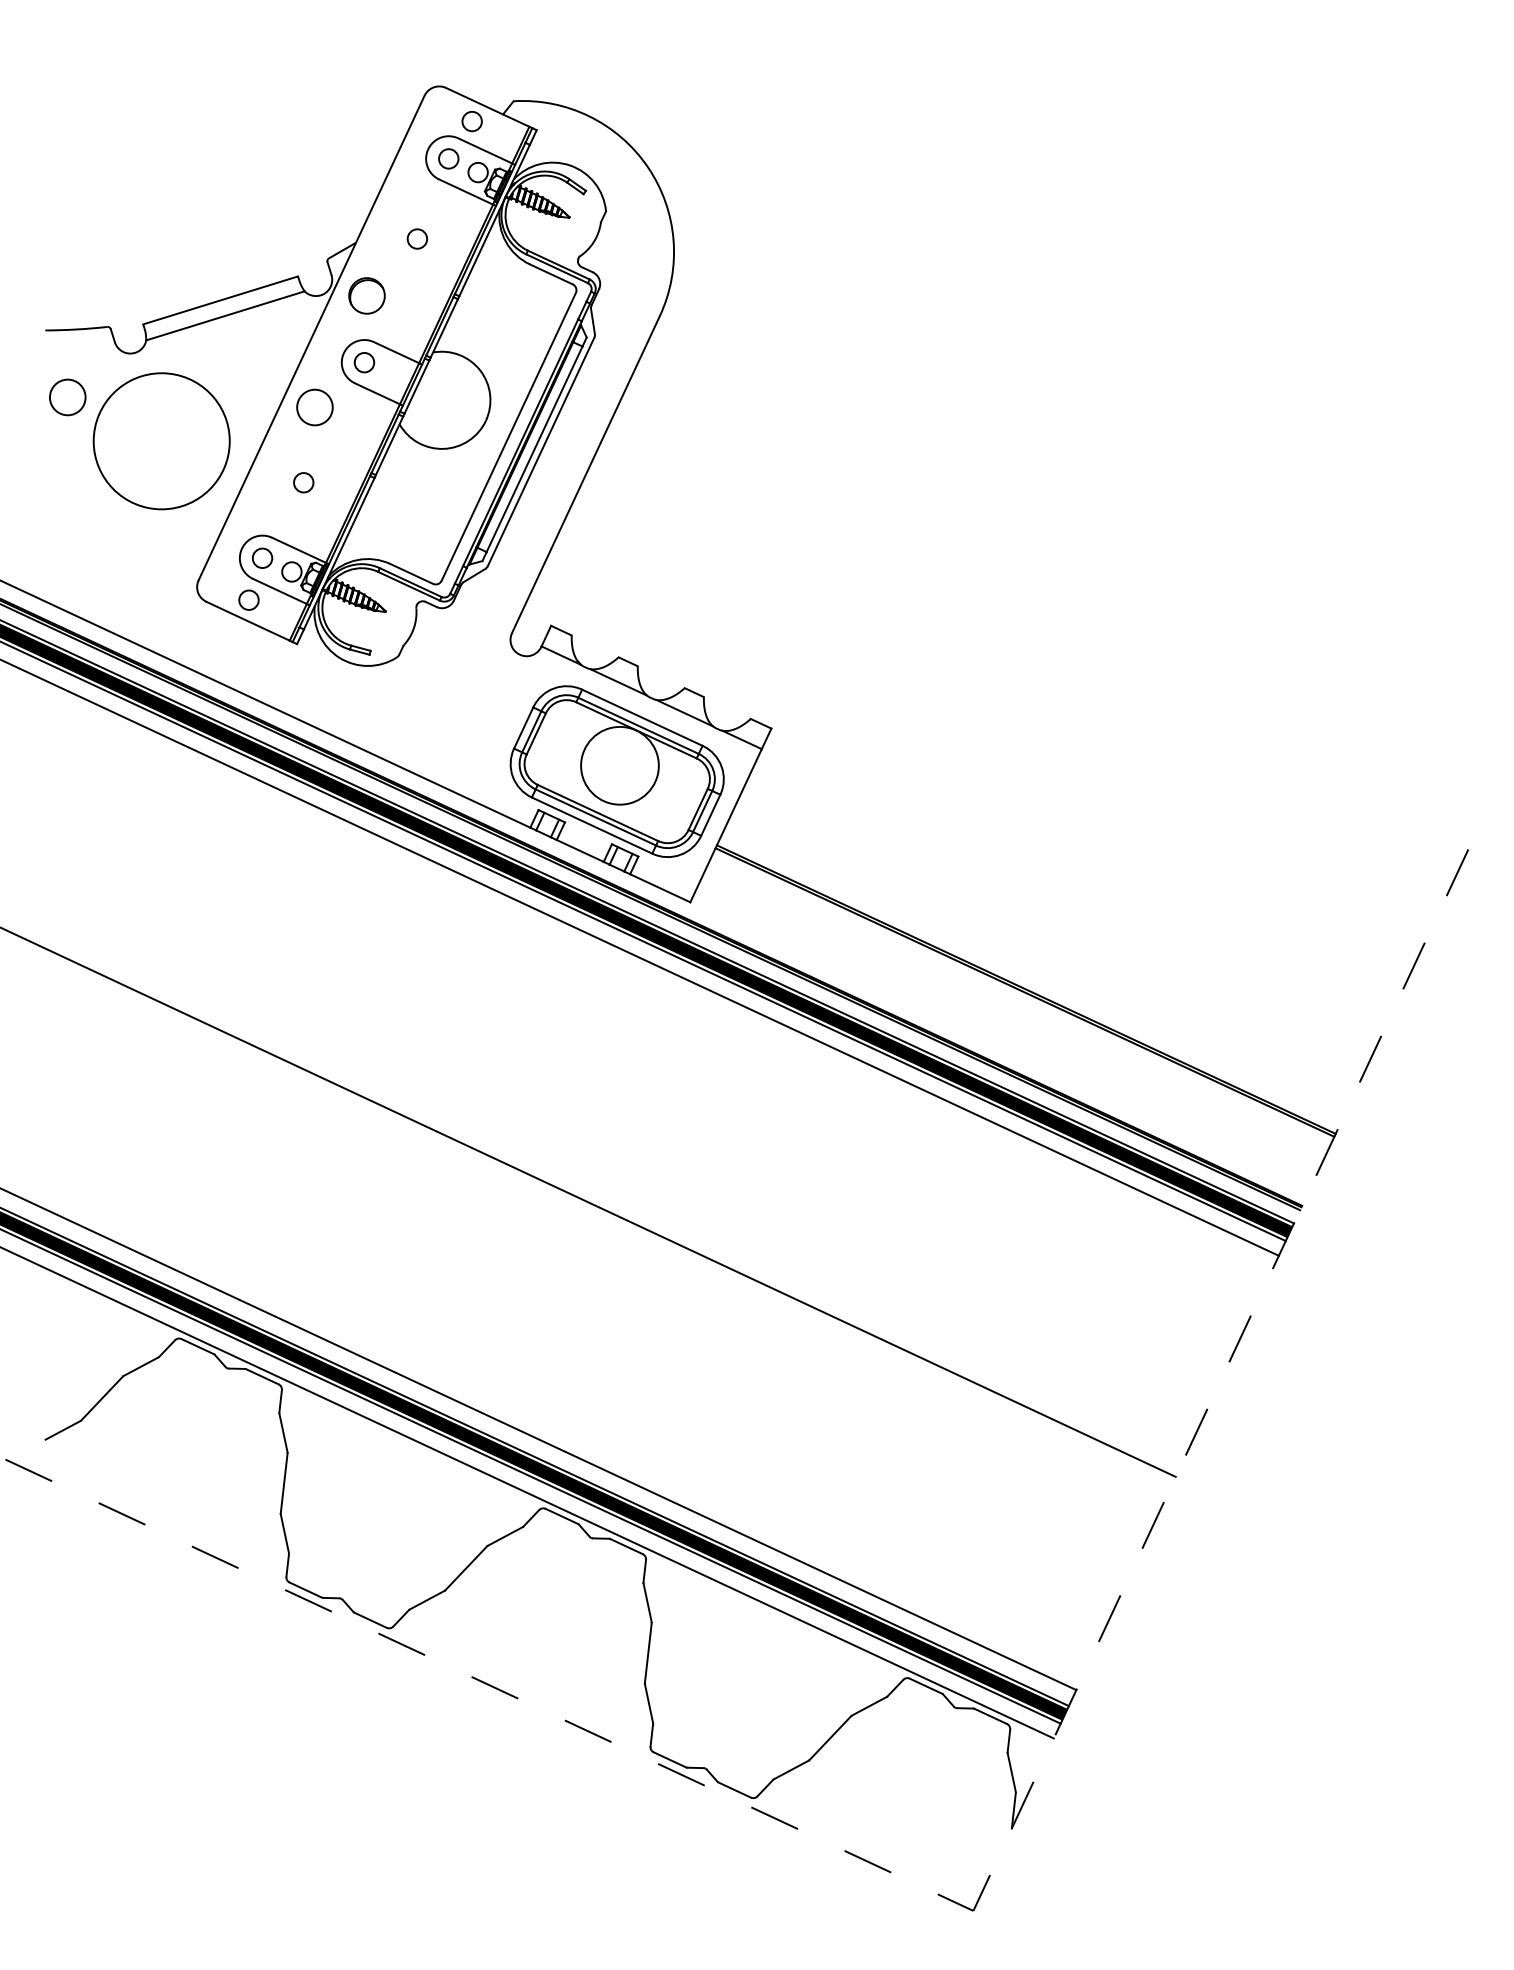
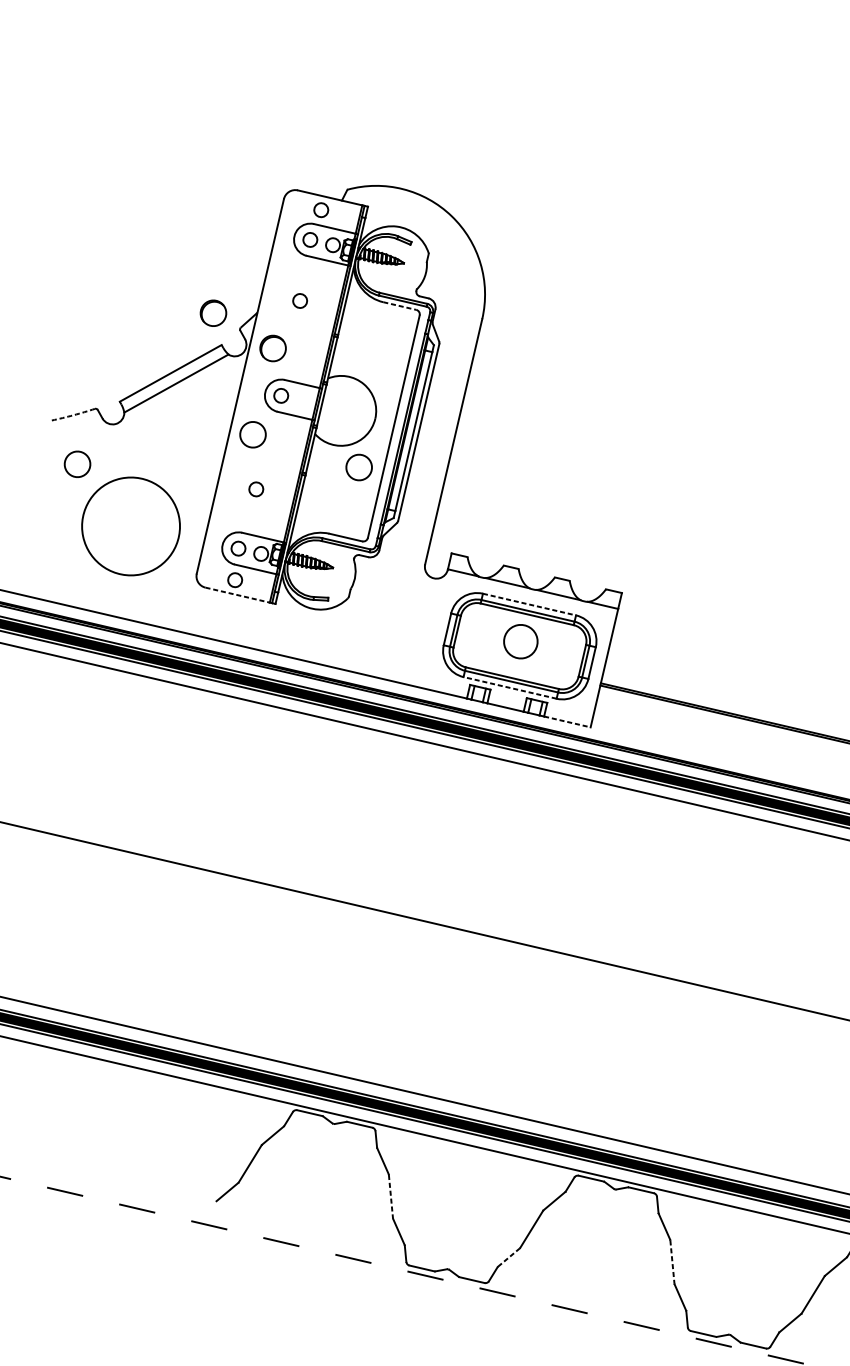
part: (295, 230) -> (213, 313), added
line: (551, 274) -> (399, 306), solid -> dashed
arc: (76, 329) -> (73, 415), solid -> dashed
circle: (161, 441) -> (130, 526), moved
circle: (449, 482) -> (358, 467), added
line: (248, 621) -> (237, 595), solid -> dashed
line: (642, 717) -> (529, 604), solid -> dashed
circle: (619, 765) -> (520, 641), size x0.6
line: (591, 825) -> (509, 687), solid -> dashed
line: (660, 888) -> (567, 722), solid -> dashed
line: (284, 1483) -> (391, 1196), solid -> dashed
line: (427, 1600) -> (509, 1257), solid -> dashed
line: (648, 1653) -> (672, 1262), solid -> dashed

